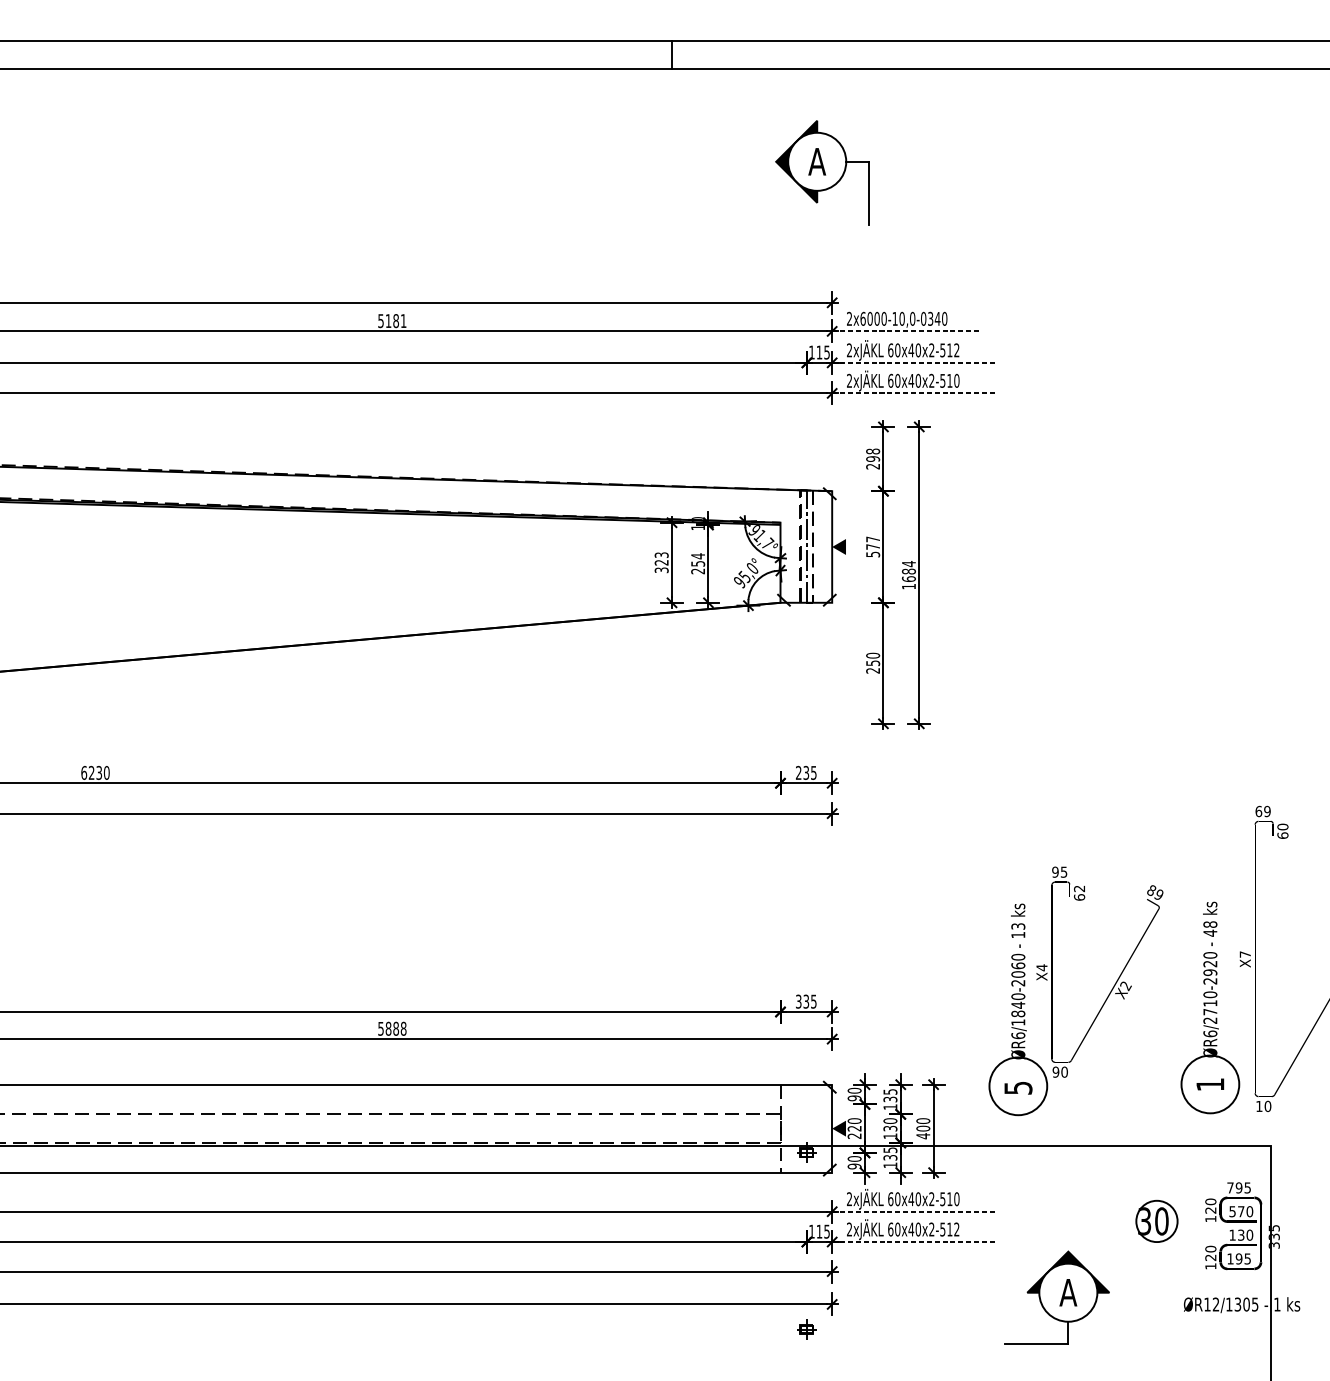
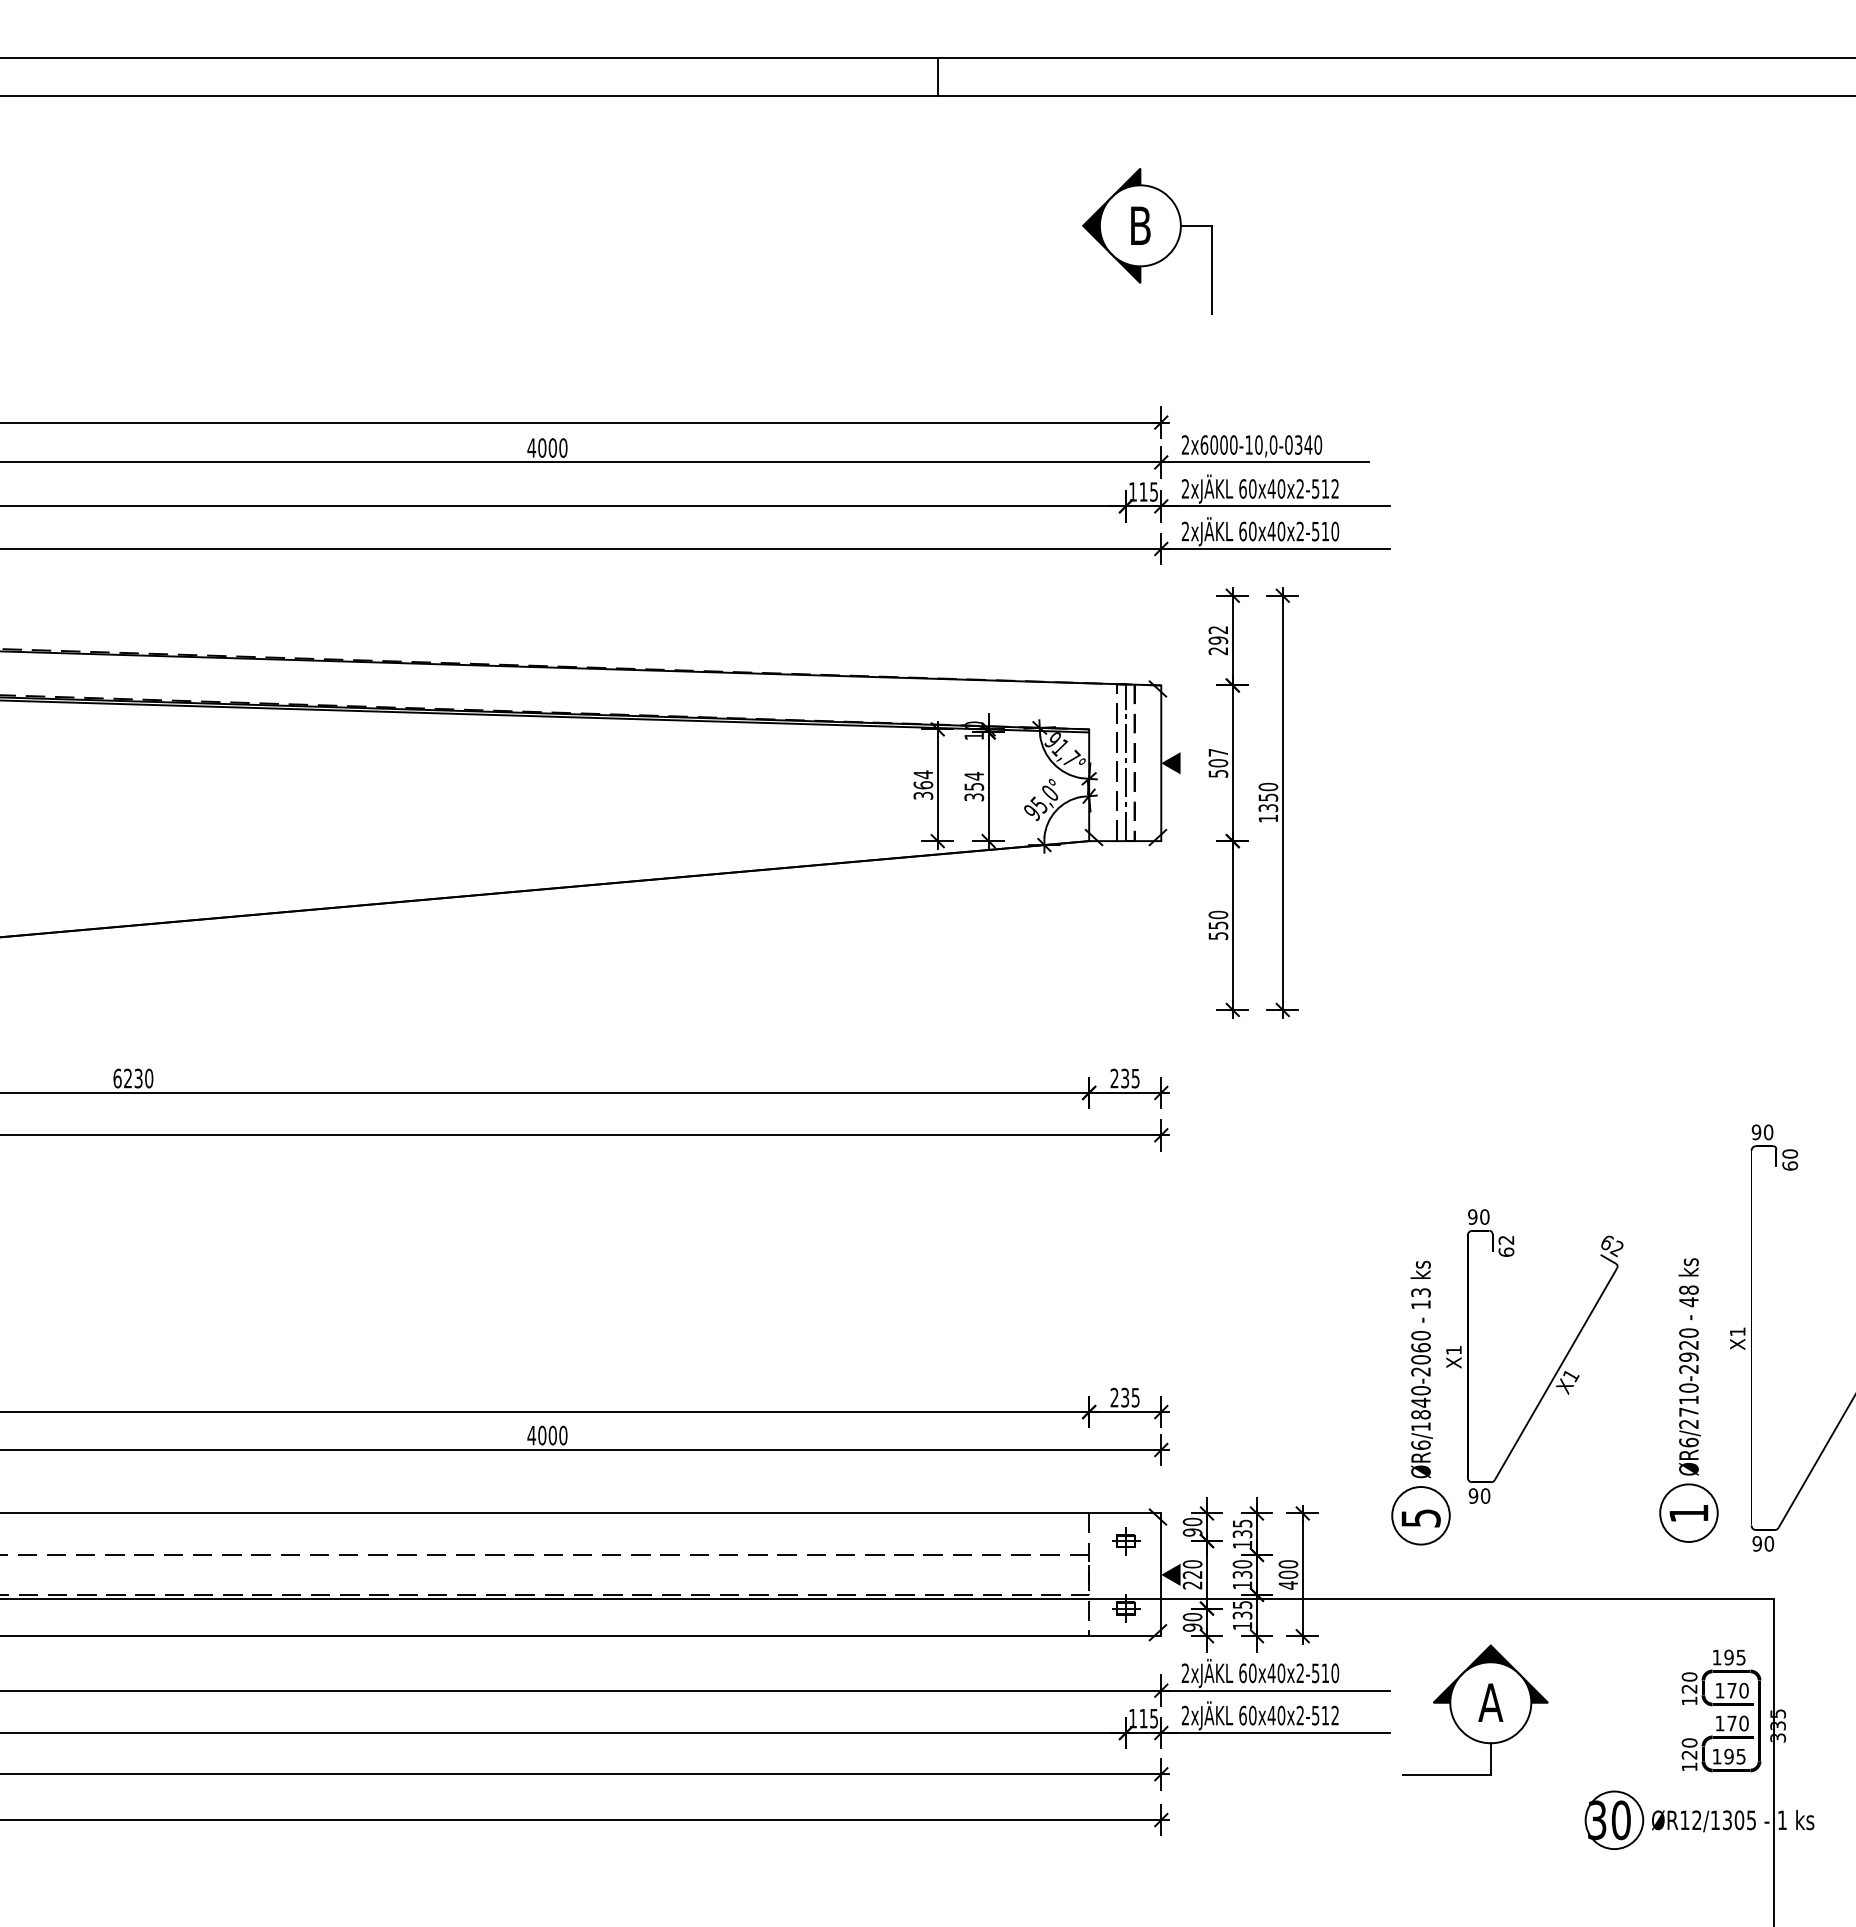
text: (816, 161) -> (1139, 225), A -> B
text: (392, 320) -> (547, 447), 5181 -> 4000
line: (906, 331) -> (1265, 462), dashed -> solid
line: (914, 362) -> (1276, 506), dashed -> solid
line: (914, 393) -> (1276, 548), dashed -> solid
text: (873, 451) -> (1218, 630), 298 -> 292
text: (873, 547) -> (1218, 763), 577 -> 507
text: (661, 558) -> (923, 779), 323 -> 364
text: (698, 571) -> (974, 797), 254 -> 354
text: (909, 571) -> (1268, 797), 1684 -> 1350
text: (873, 670) -> (1218, 935), 250 -> 550
text: (1263, 811) -> (1762, 1132), 69 -> 90
text: (1063, 871) -> (1484, 1216), 95 -> 90
text: (1154, 893) -> (1611, 1246), 89 -> 62
text: (1245, 954) -> (1737, 1331), X7 -> X1
text: (1041, 967) -> (1453, 1350), X4 -> X1
text: (1125, 986) -> (1570, 1376), X2 -> X1
text: (798, 1001) -> (1114, 1397), 335 -> 235
text: (392, 1028) -> (547, 1435), 5888 -> 4000
circle: (1210, 1083) -> (1688, 1512), size x0.71
circle: (1017, 1086) -> (1420, 1515), size x0.71
text: (1258, 1106) -> (1756, 1543), 10 -> 90
text: (1230, 1187) -> (1716, 1657), 795 -> 195
line: (914, 1211) -> (1276, 1690), dashed -> solid
text: (1232, 1211) -> (1719, 1690), 570 -> 170
part: (1157, 1220) -> (1614, 1819), moved
text: (1240, 1235) -> (1731, 1723), 130 -> 170
line: (914, 1242) -> (1276, 1733), dashed -> solid
part: (1057, 1297) -> (1475, 1709), moved
part: (807, 1329) -> (1126, 1541), moved

